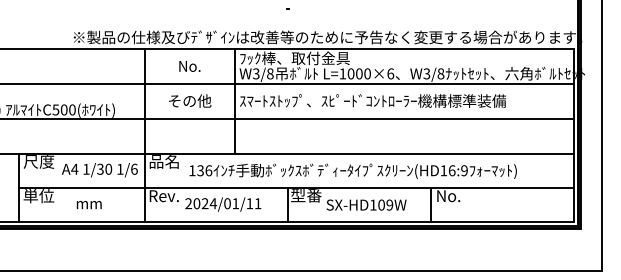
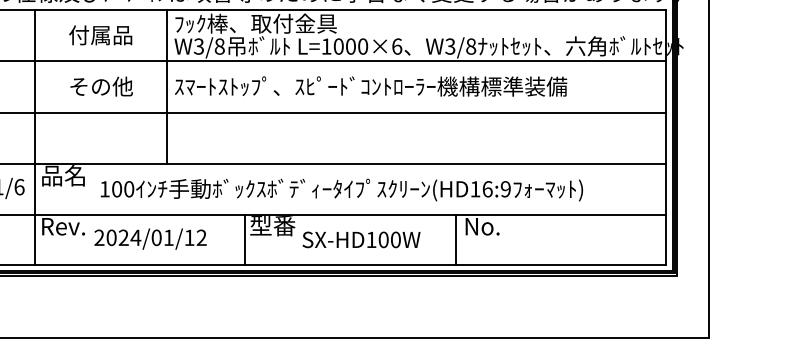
text: (189, 65) -> (100, 34), No. -> 付属品
text: (204, 170) -> (122, 188), 136 -> 100
text: (257, 203) -> (200, 237), 2024/01/11 -> 2024/01/12
text: (389, 204) -> (395, 239), SX-HD109W -> SX-HD100W

